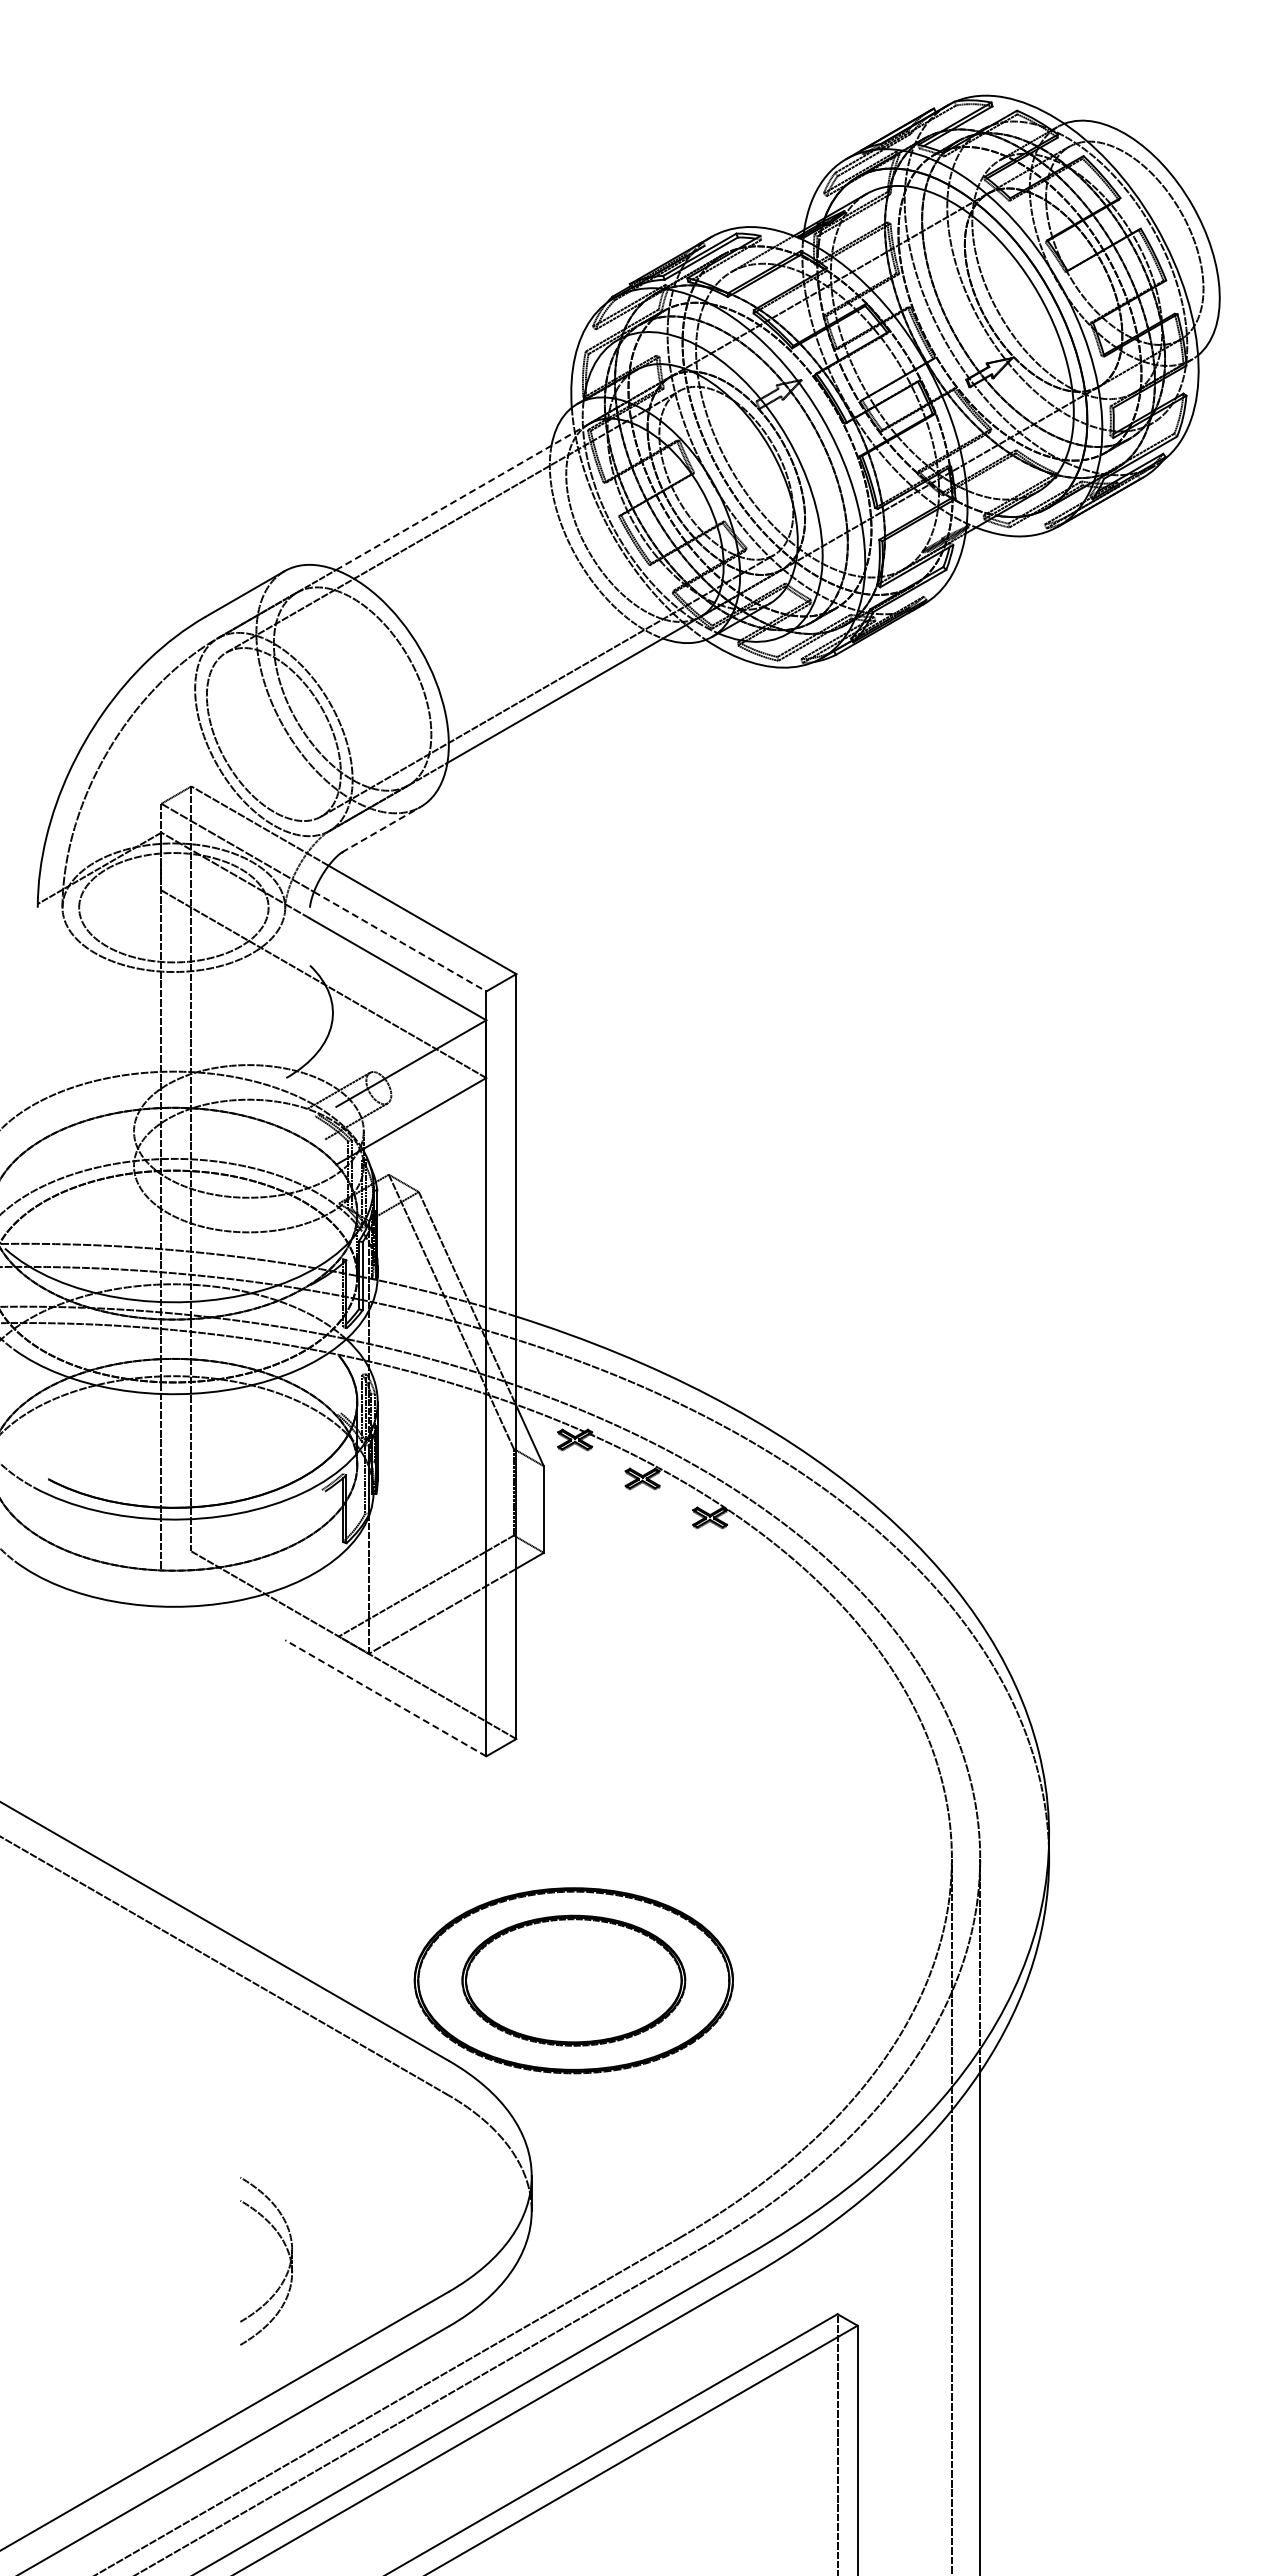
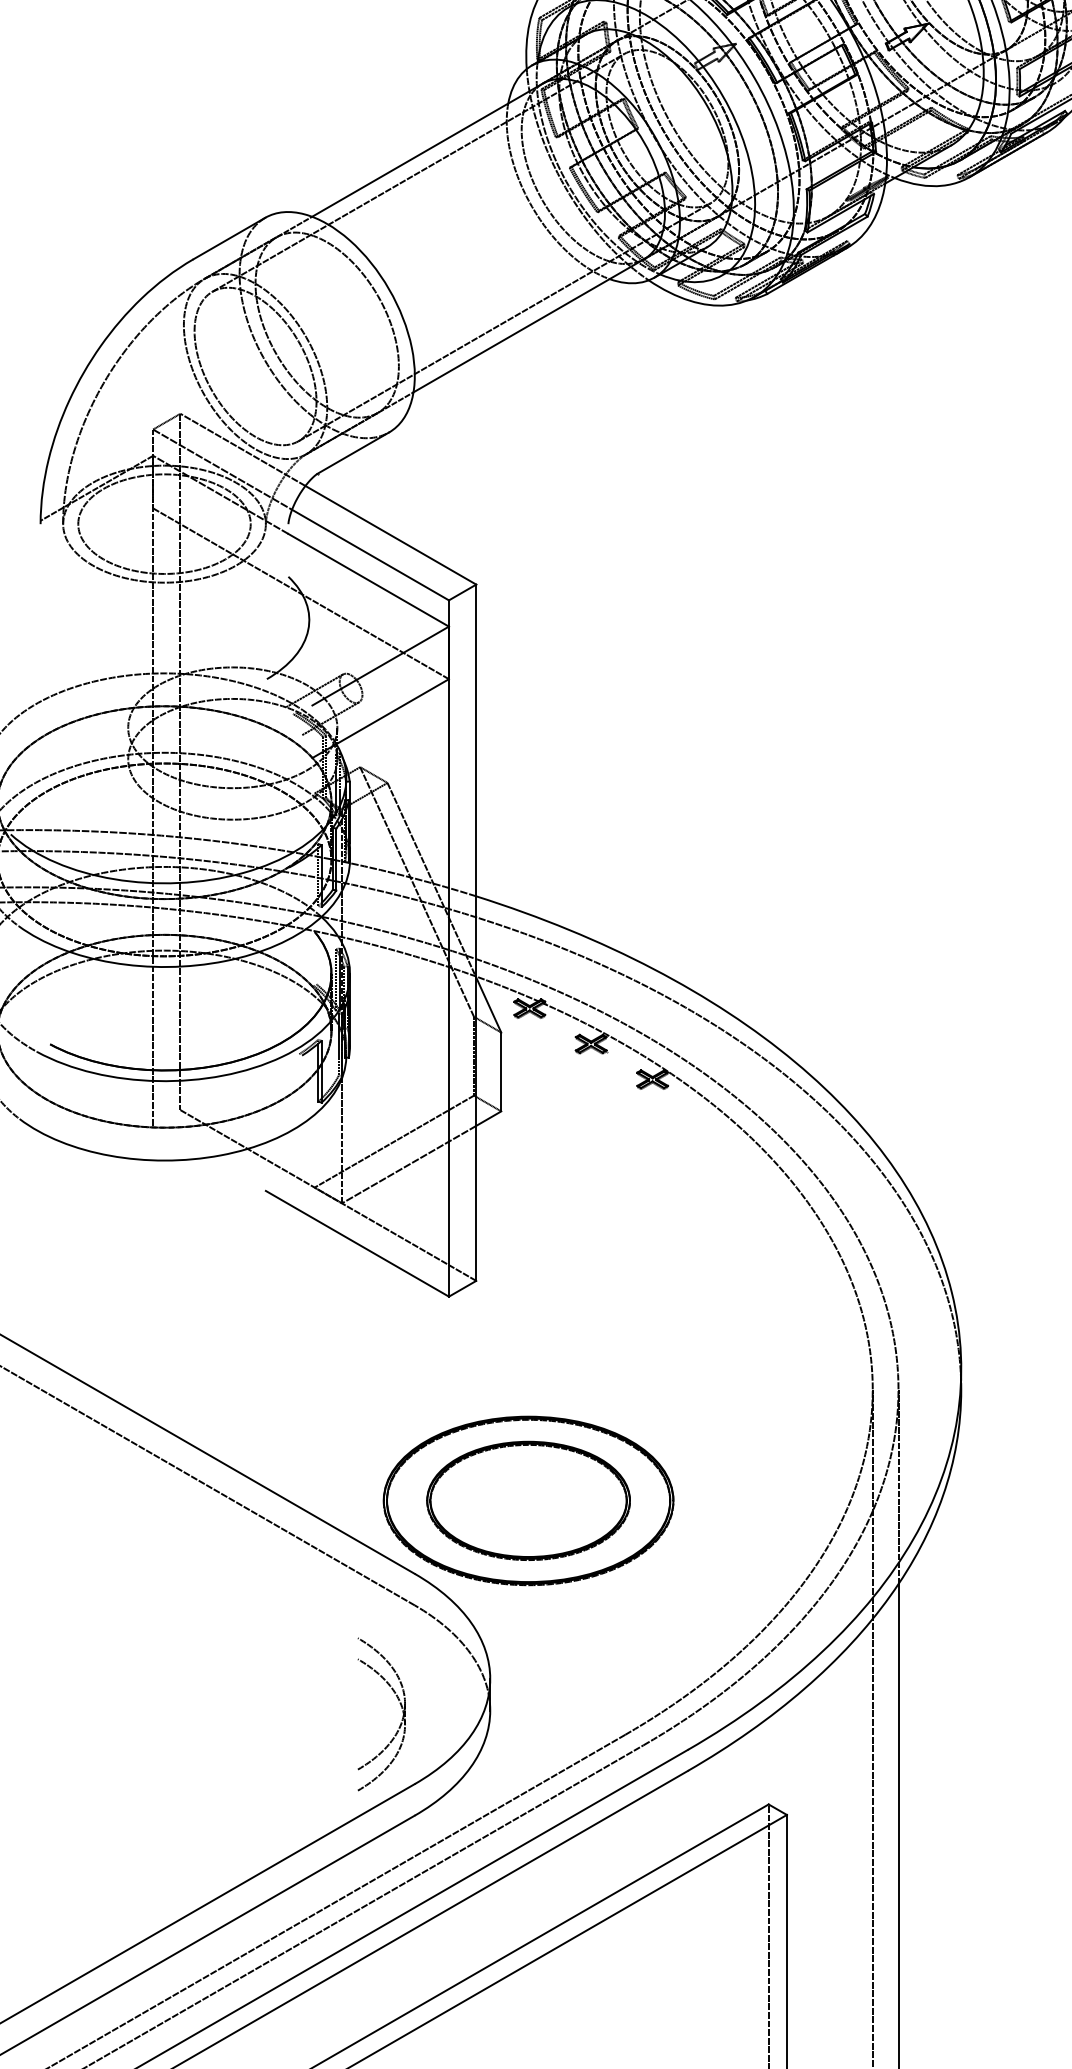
line: (463, 496) -> (428, 149), dashed -> solid
line: (381, 829) -> (353, 452), dashed -> solid
line: (400, 941) -> (370, 554), dashed -> solid
line: (385, 1698) -> (357, 1244), dashed -> solid
part: (288, 2266) -> (401, 1719), moved

